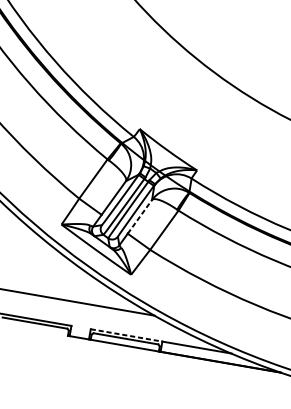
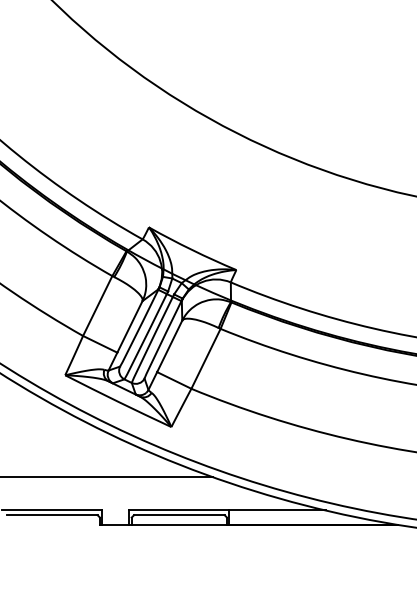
line: (139, 216) -> (169, 346), dashed -> solid
line: (126, 335) -> (179, 510), dashed -> solid

